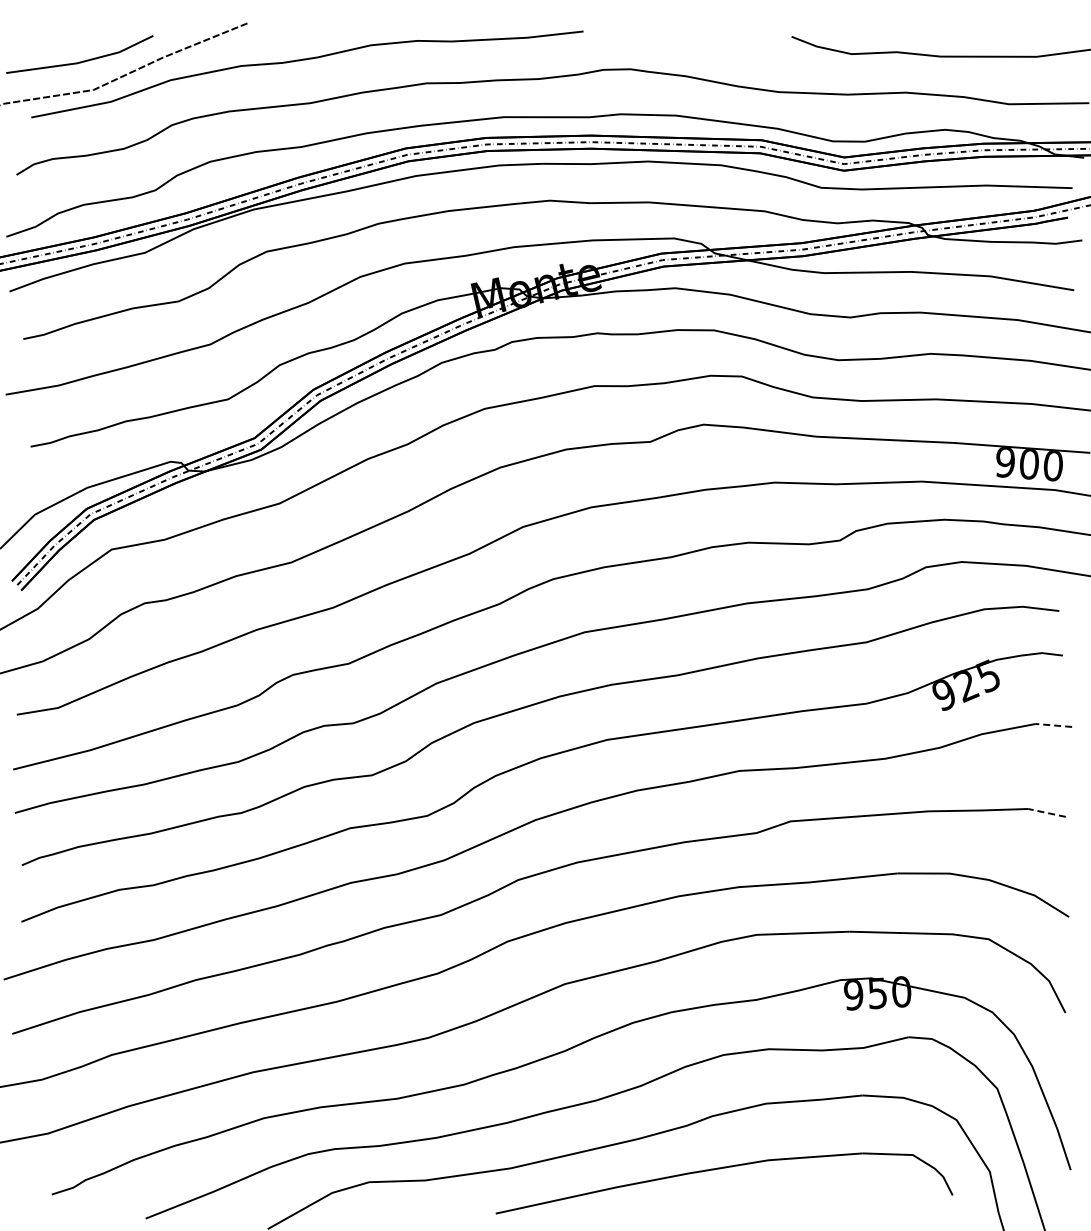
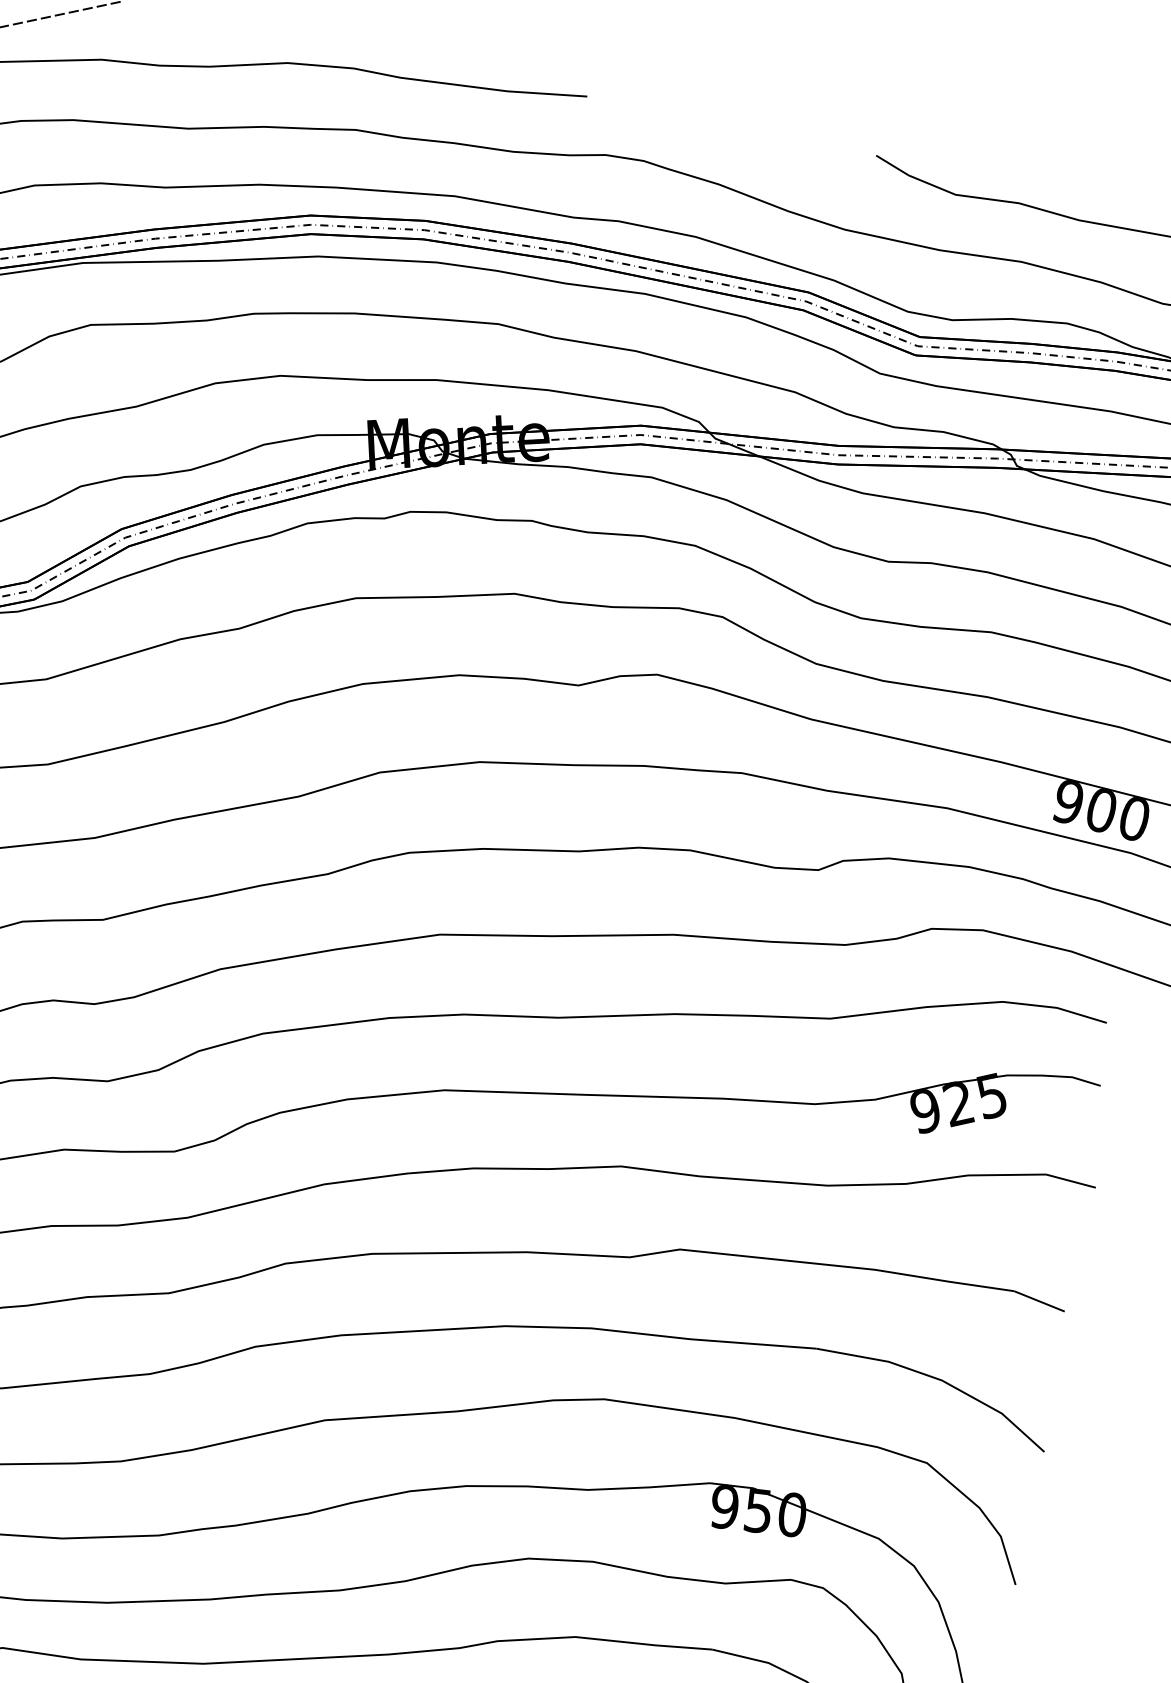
line: (1053, 725) -> (1070, 1181), dashed -> solid
line: (1046, 812) -> (1038, 1300), dashed -> solid

